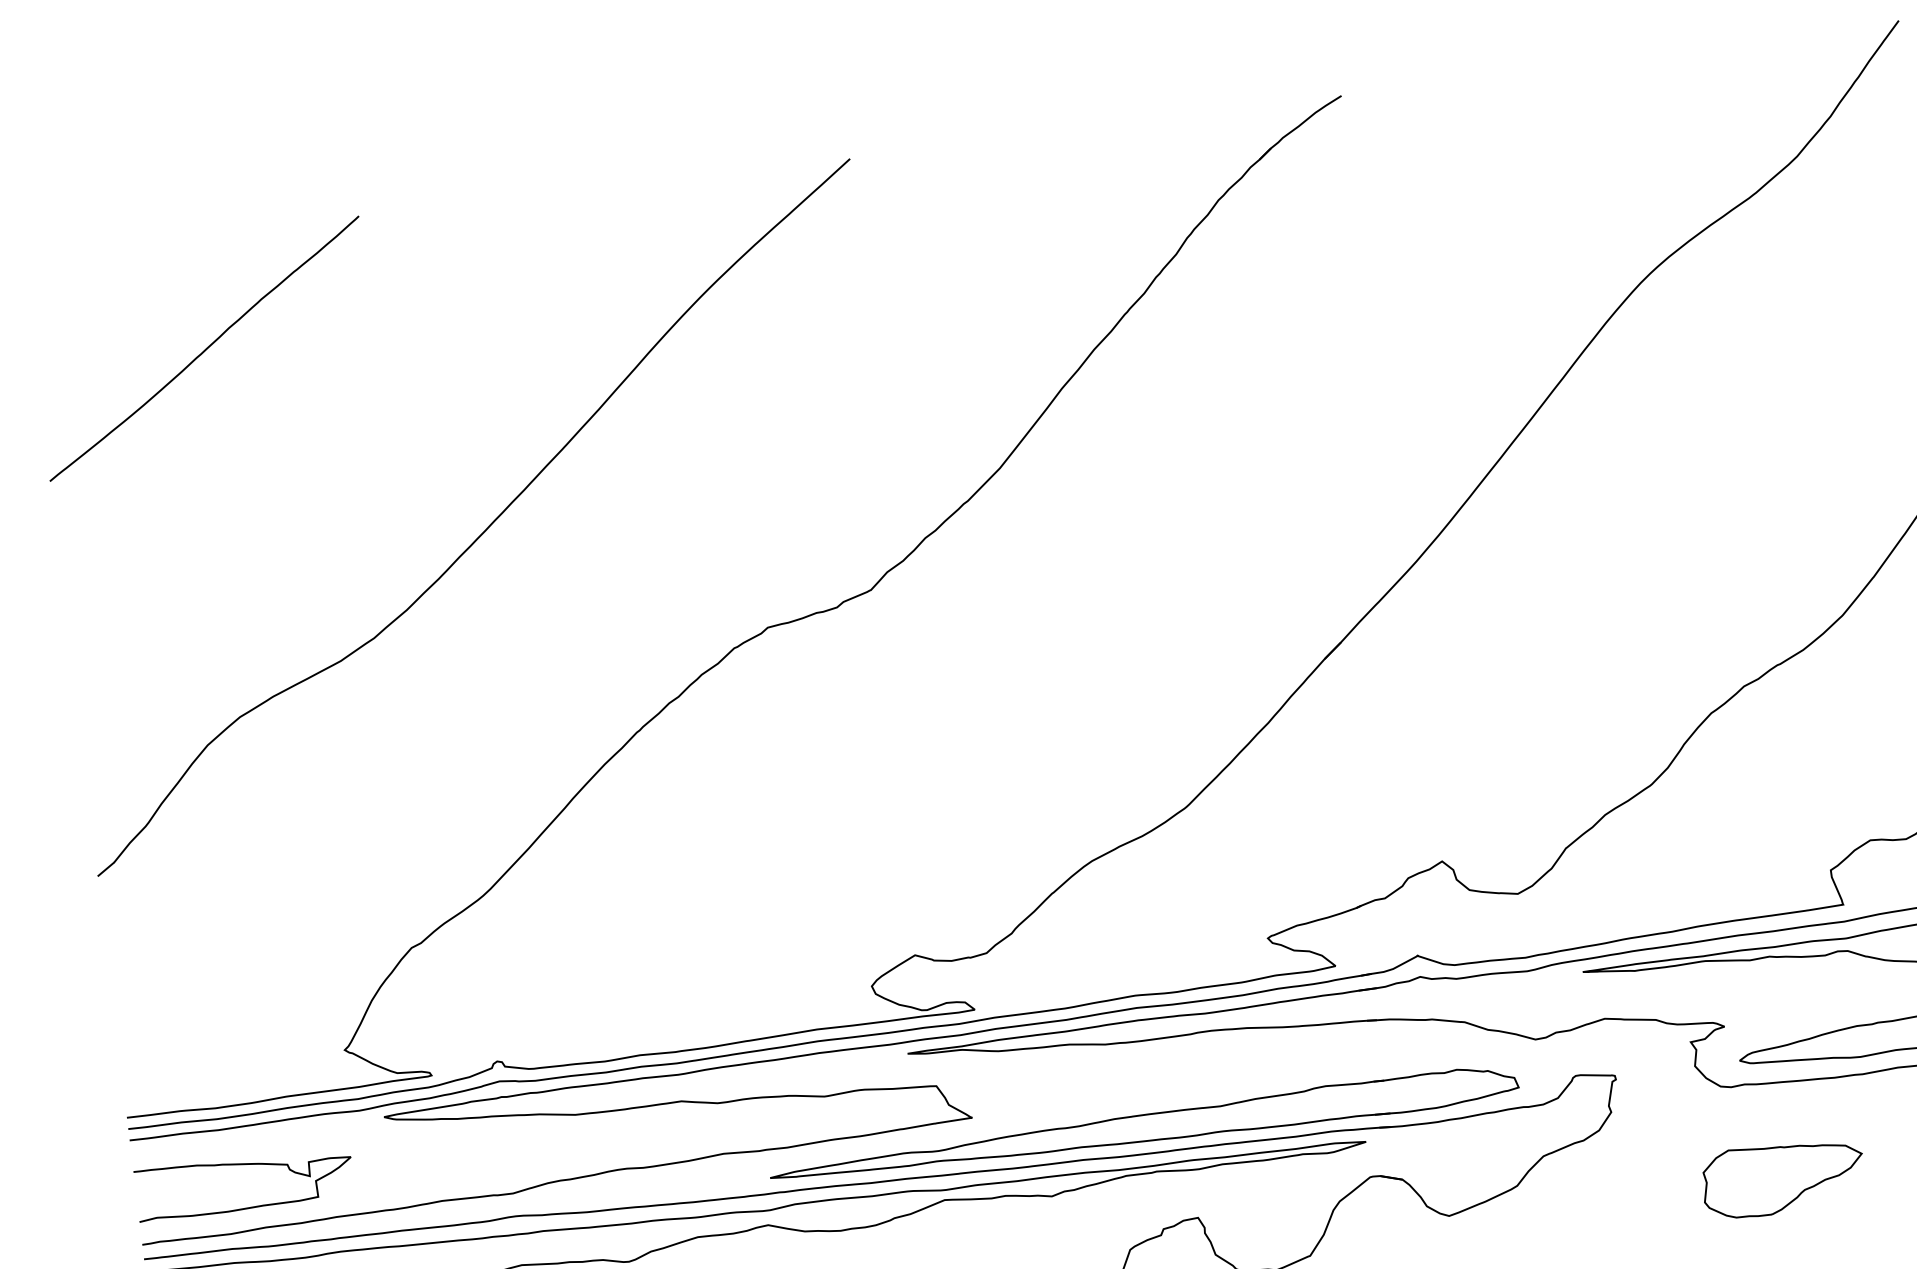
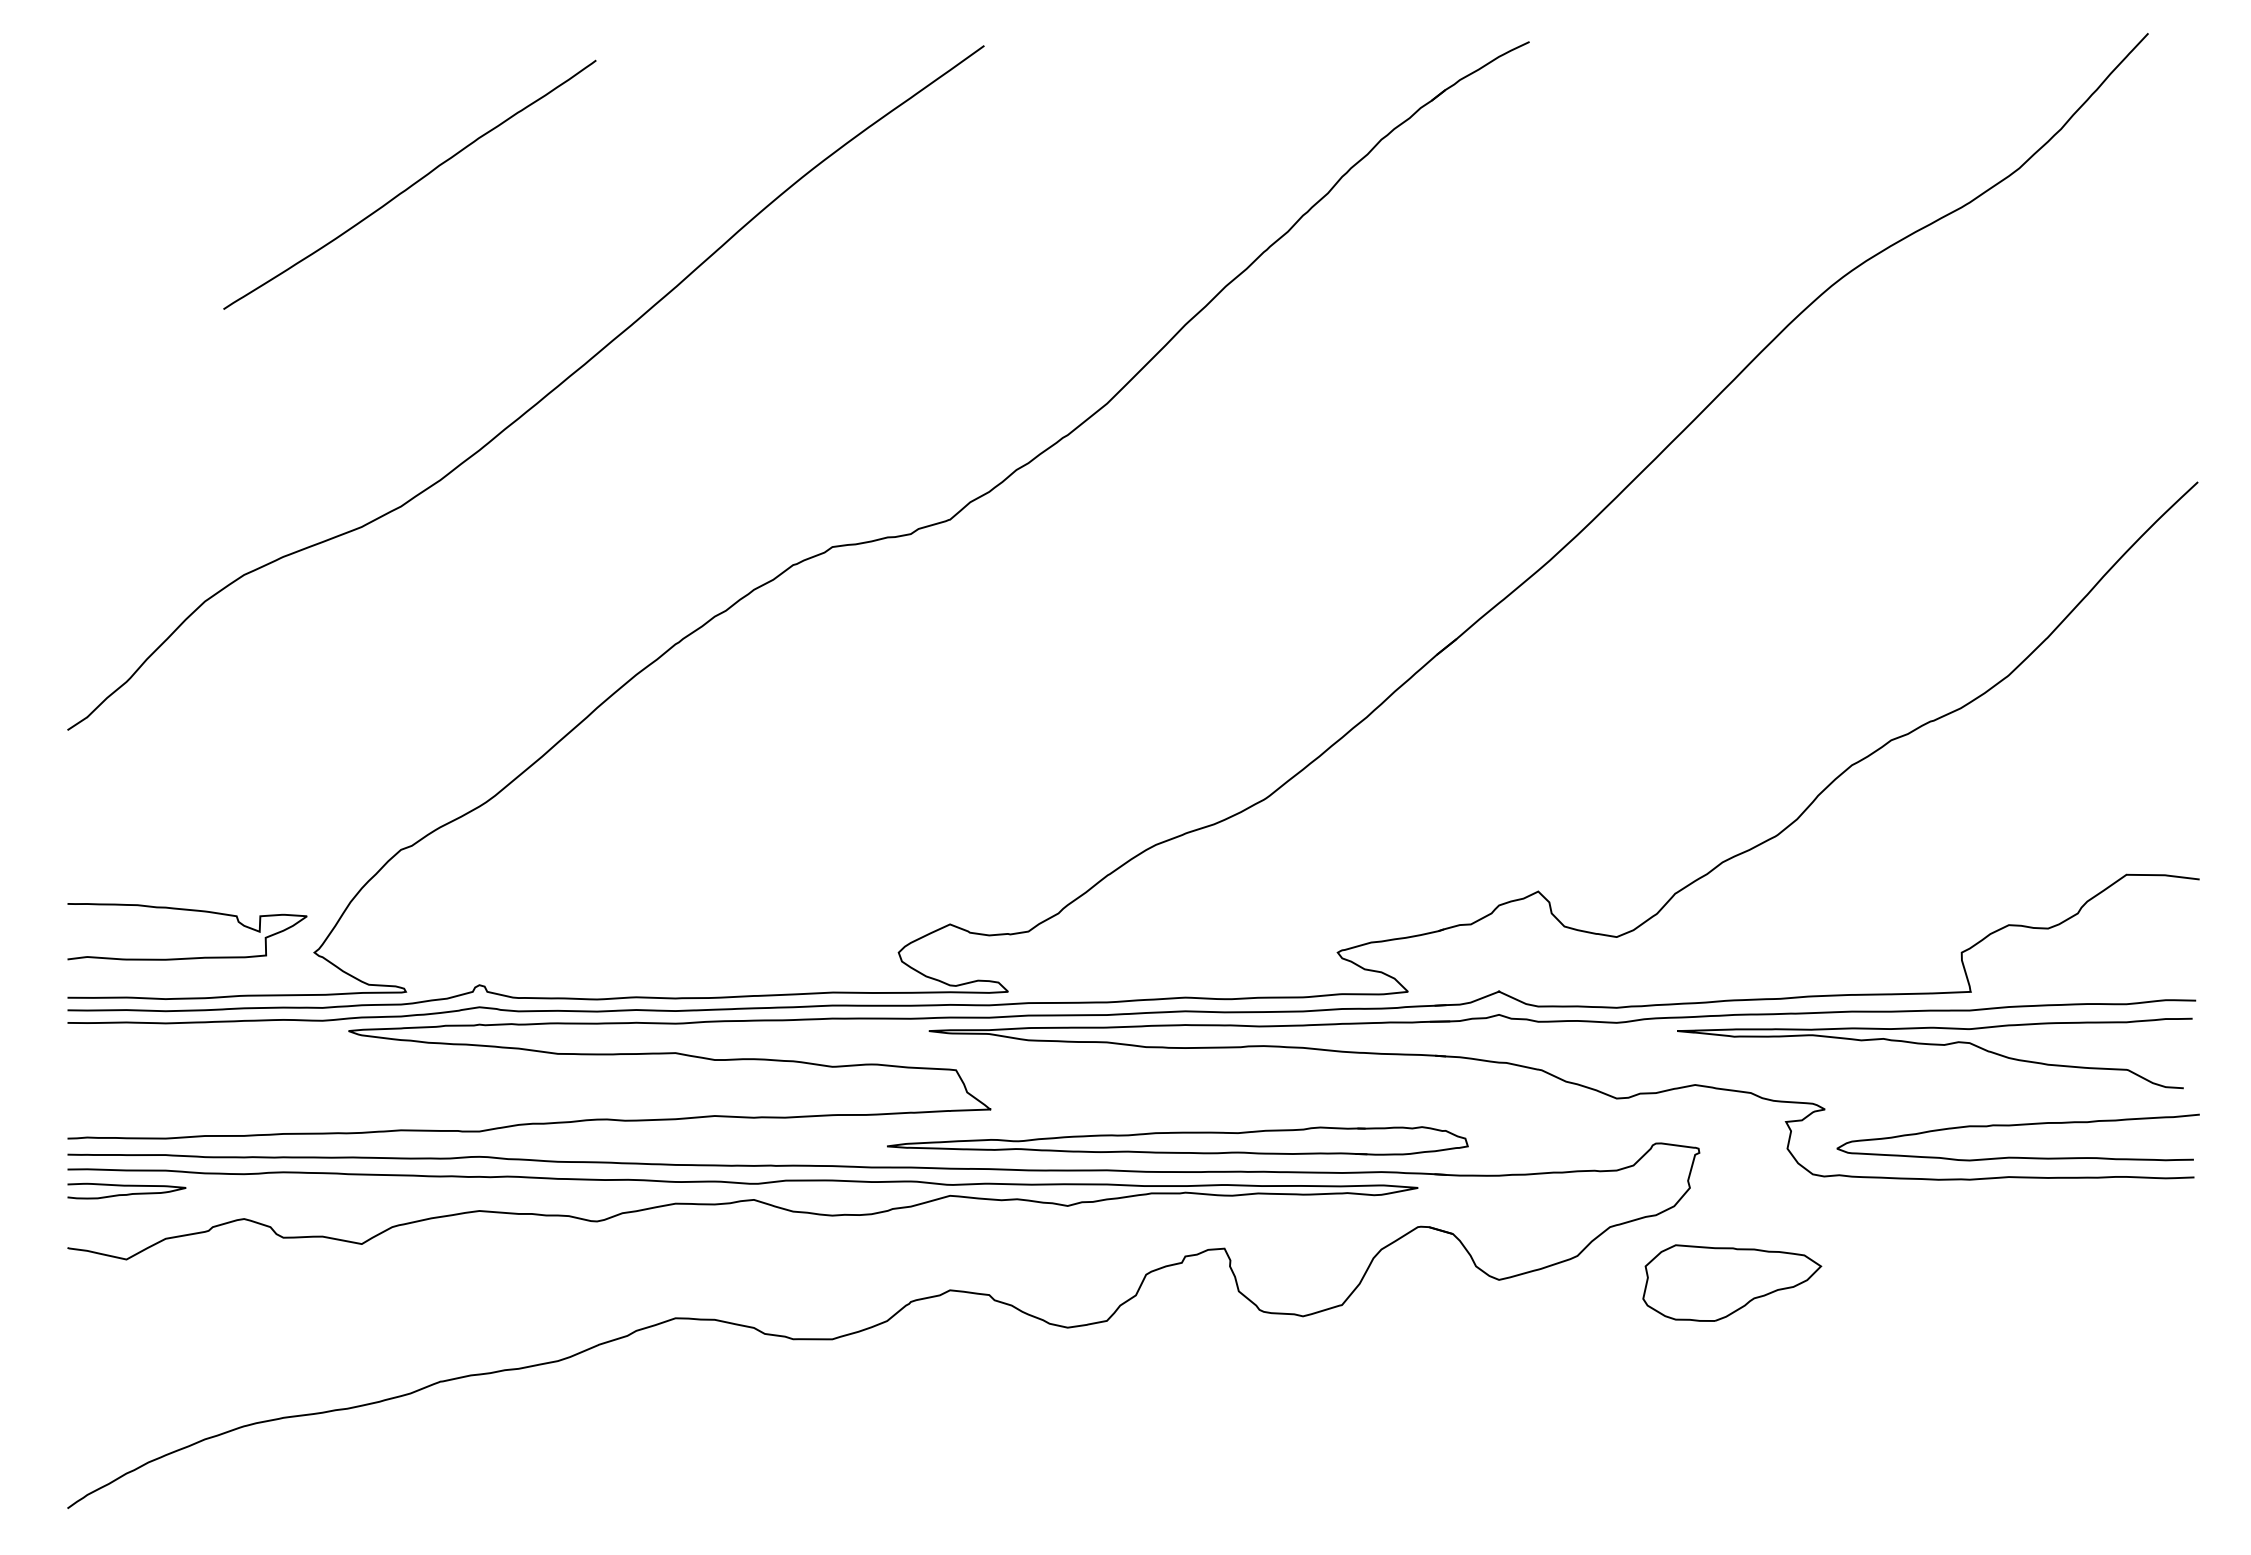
curve: (205, 349) -> (410, 185), moved
part: (1143, 1125) -> (1177, 1140), size x0.7
curve: (247, 1165) -> (192, 911), moved
part: (1783, 1177) -> (1732, 1282), moved

